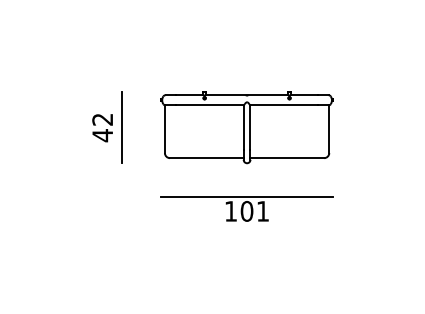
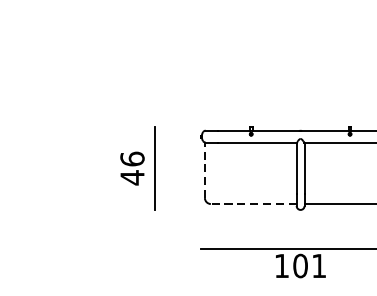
text: (102, 119) -> (132, 158), 42 -> 46
line: (164, 129) -> (204, 170), solid -> dashed
line: (206, 158) -> (253, 204), solid -> dashed

